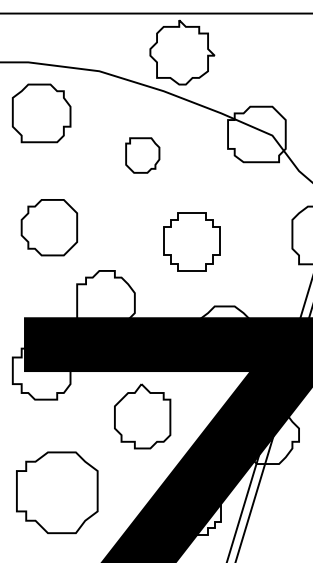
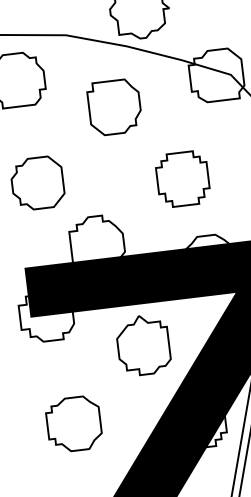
part: (142, 155) -> (114, 107), size x1.67
part: (191, 241) -> (182, 178), moved
part: (56, 492) -> (73, 423), size x0.71

